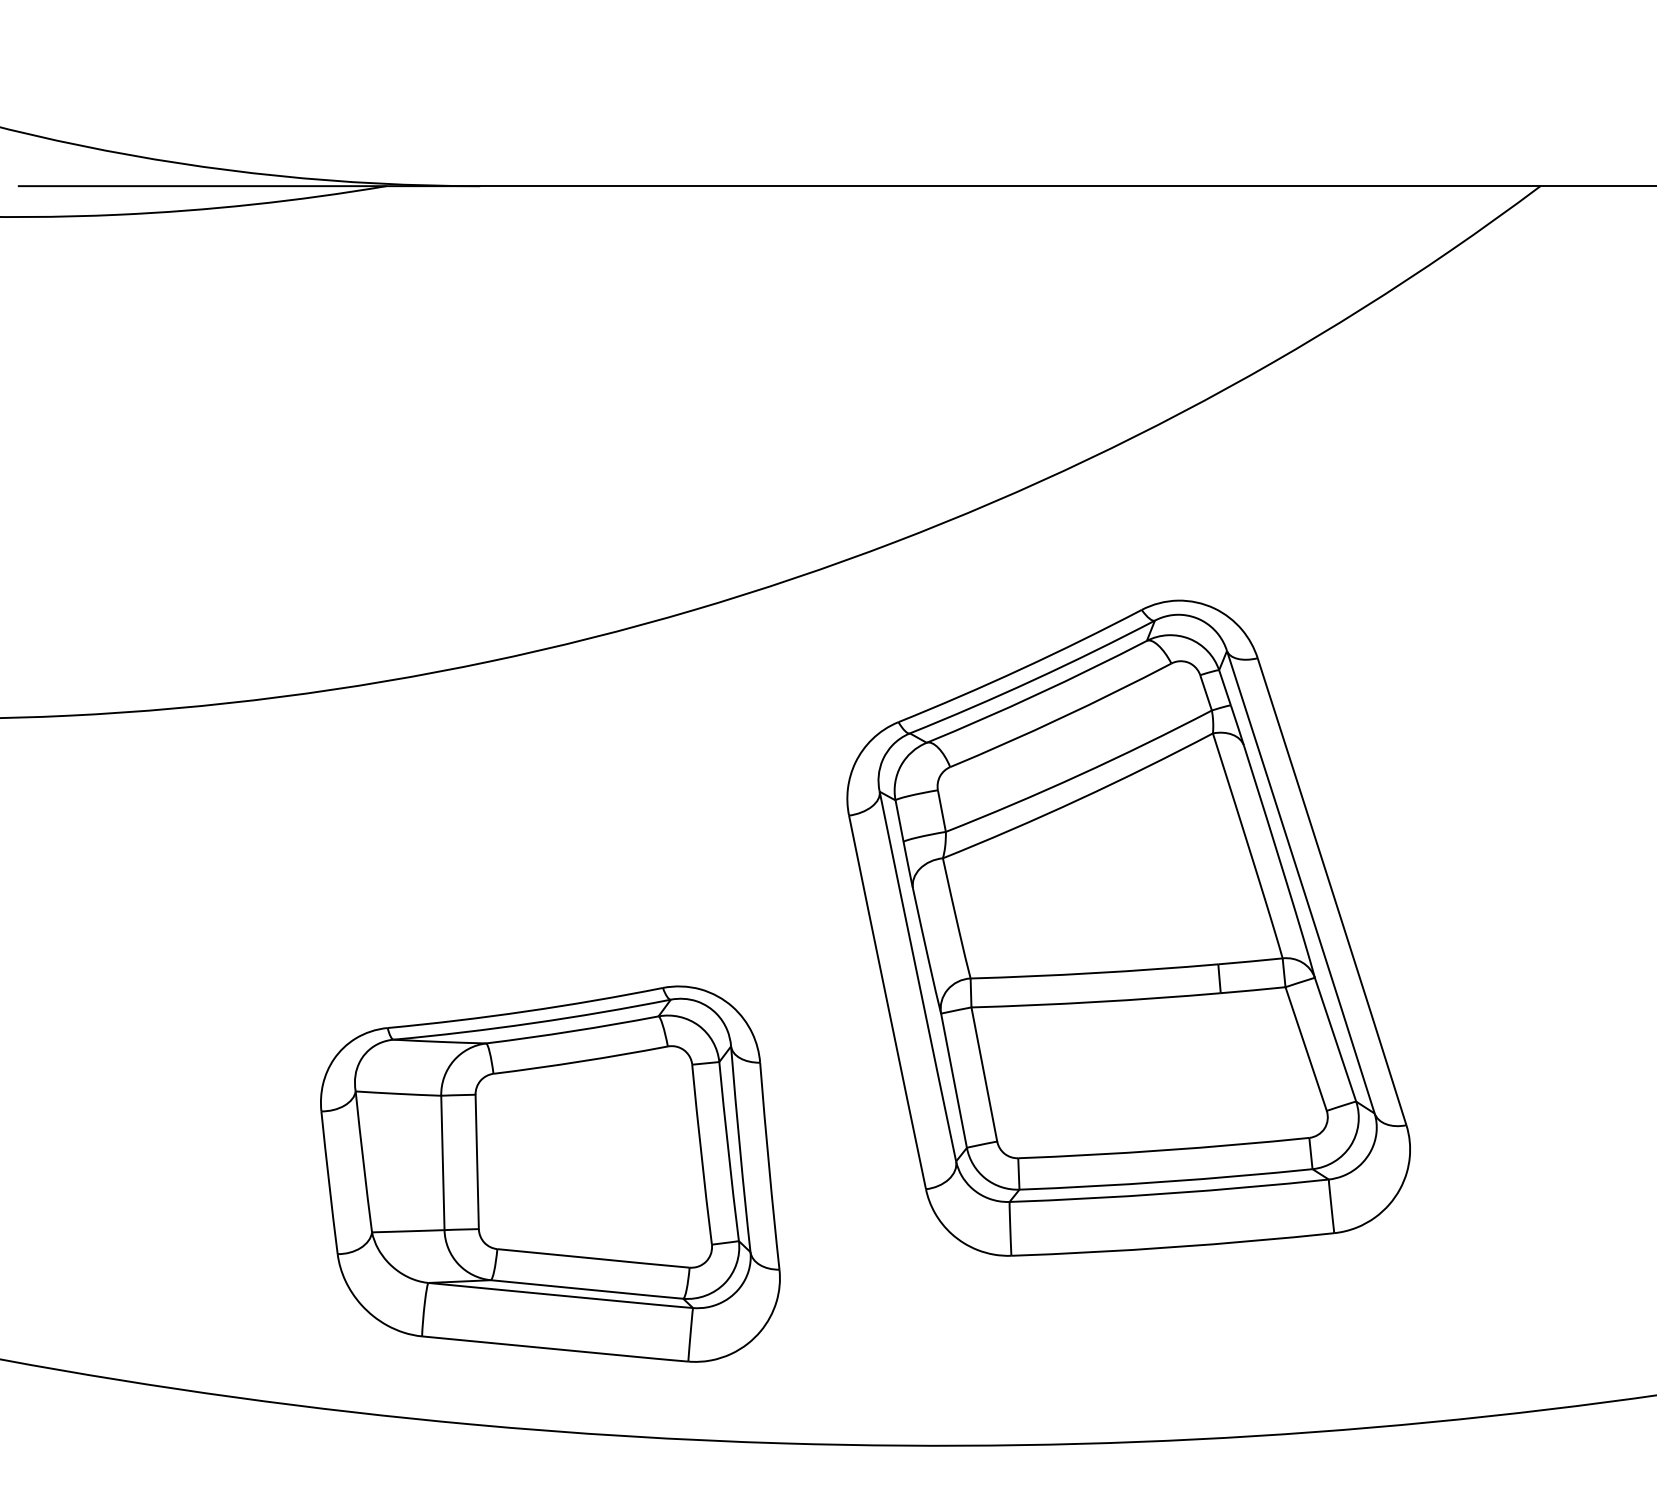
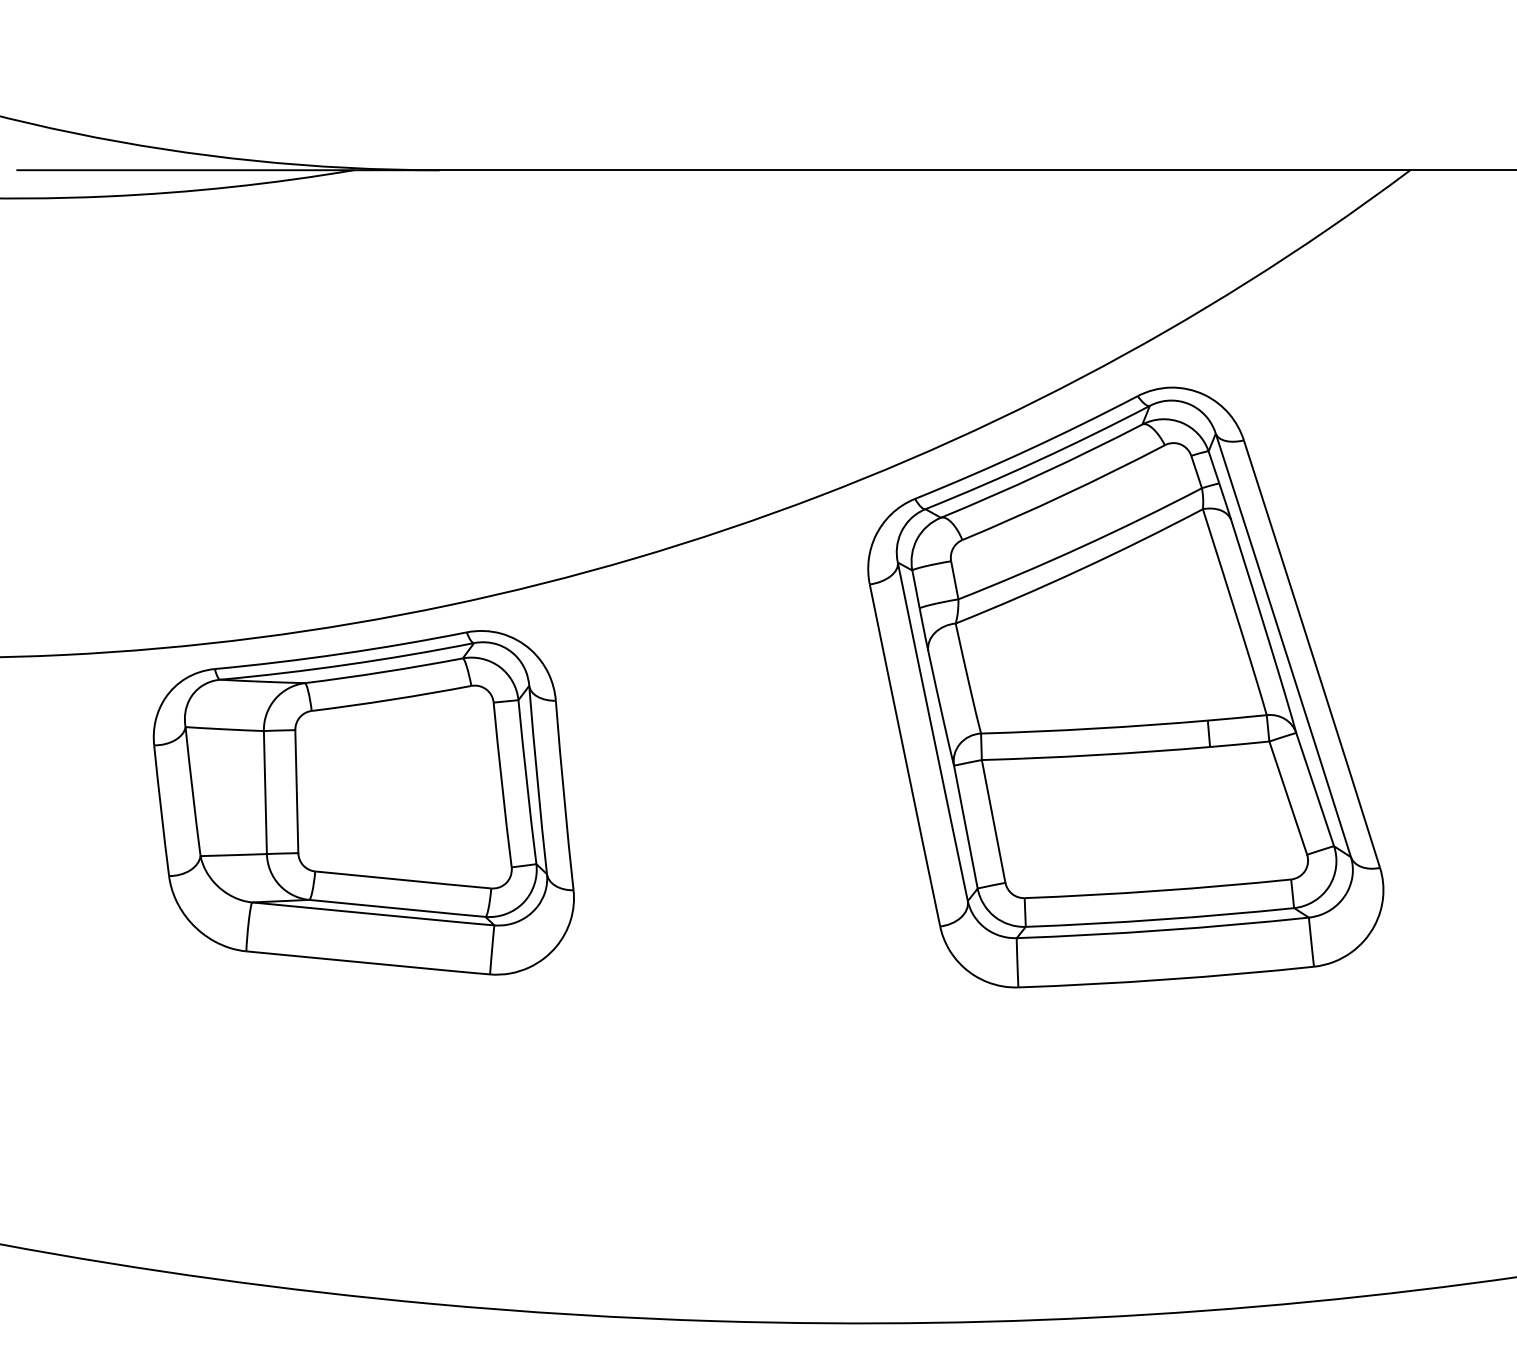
part: (1128, 927) -> (1125, 686), moved
part: (550, 1173) -> (363, 802), moved

